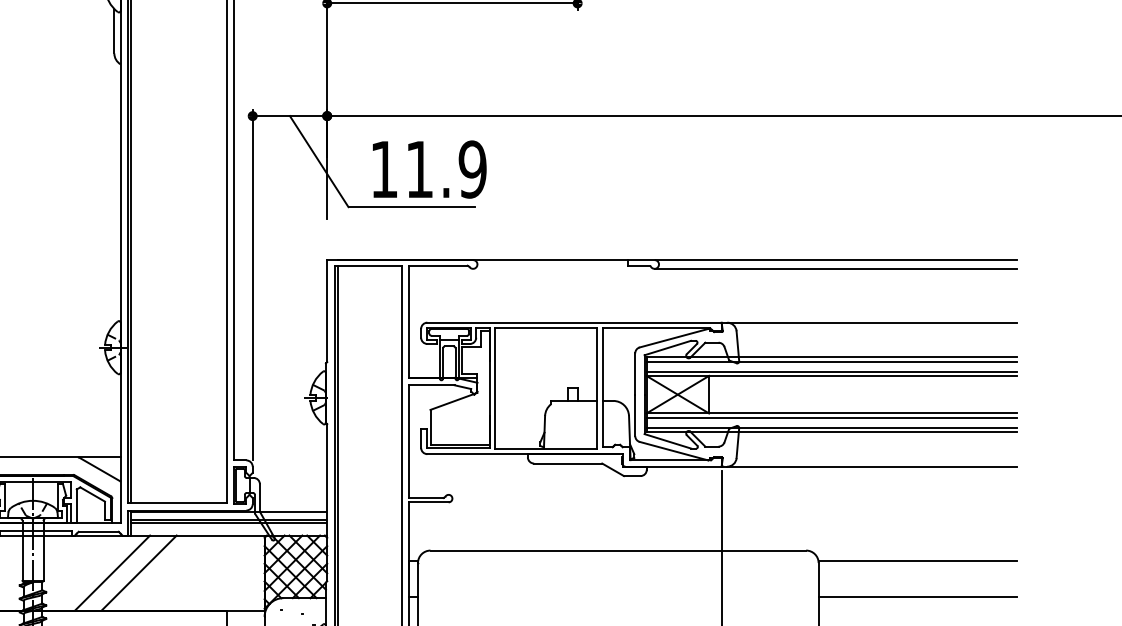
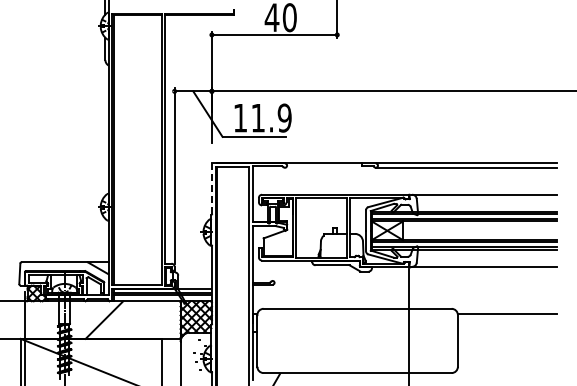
line: (326, 310) -> (211, 188), solid -> dashed
line: (138, 571) -> (117, 319), removed
line: (917, 597) -> (507, 332), removed

